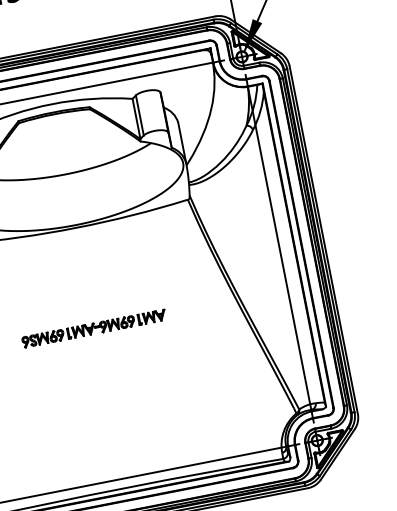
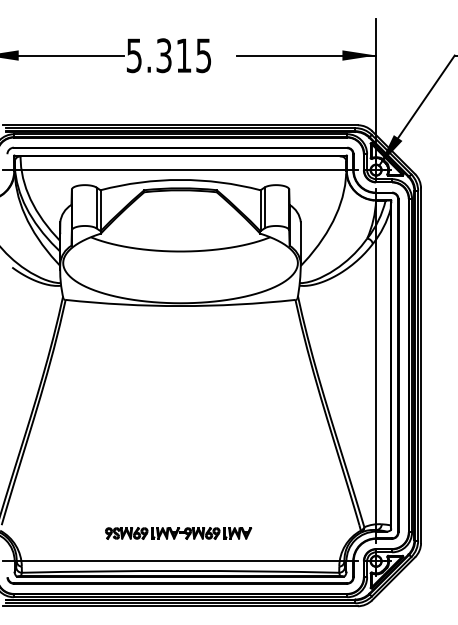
part: (94, 328) -> (178, 533), moved

